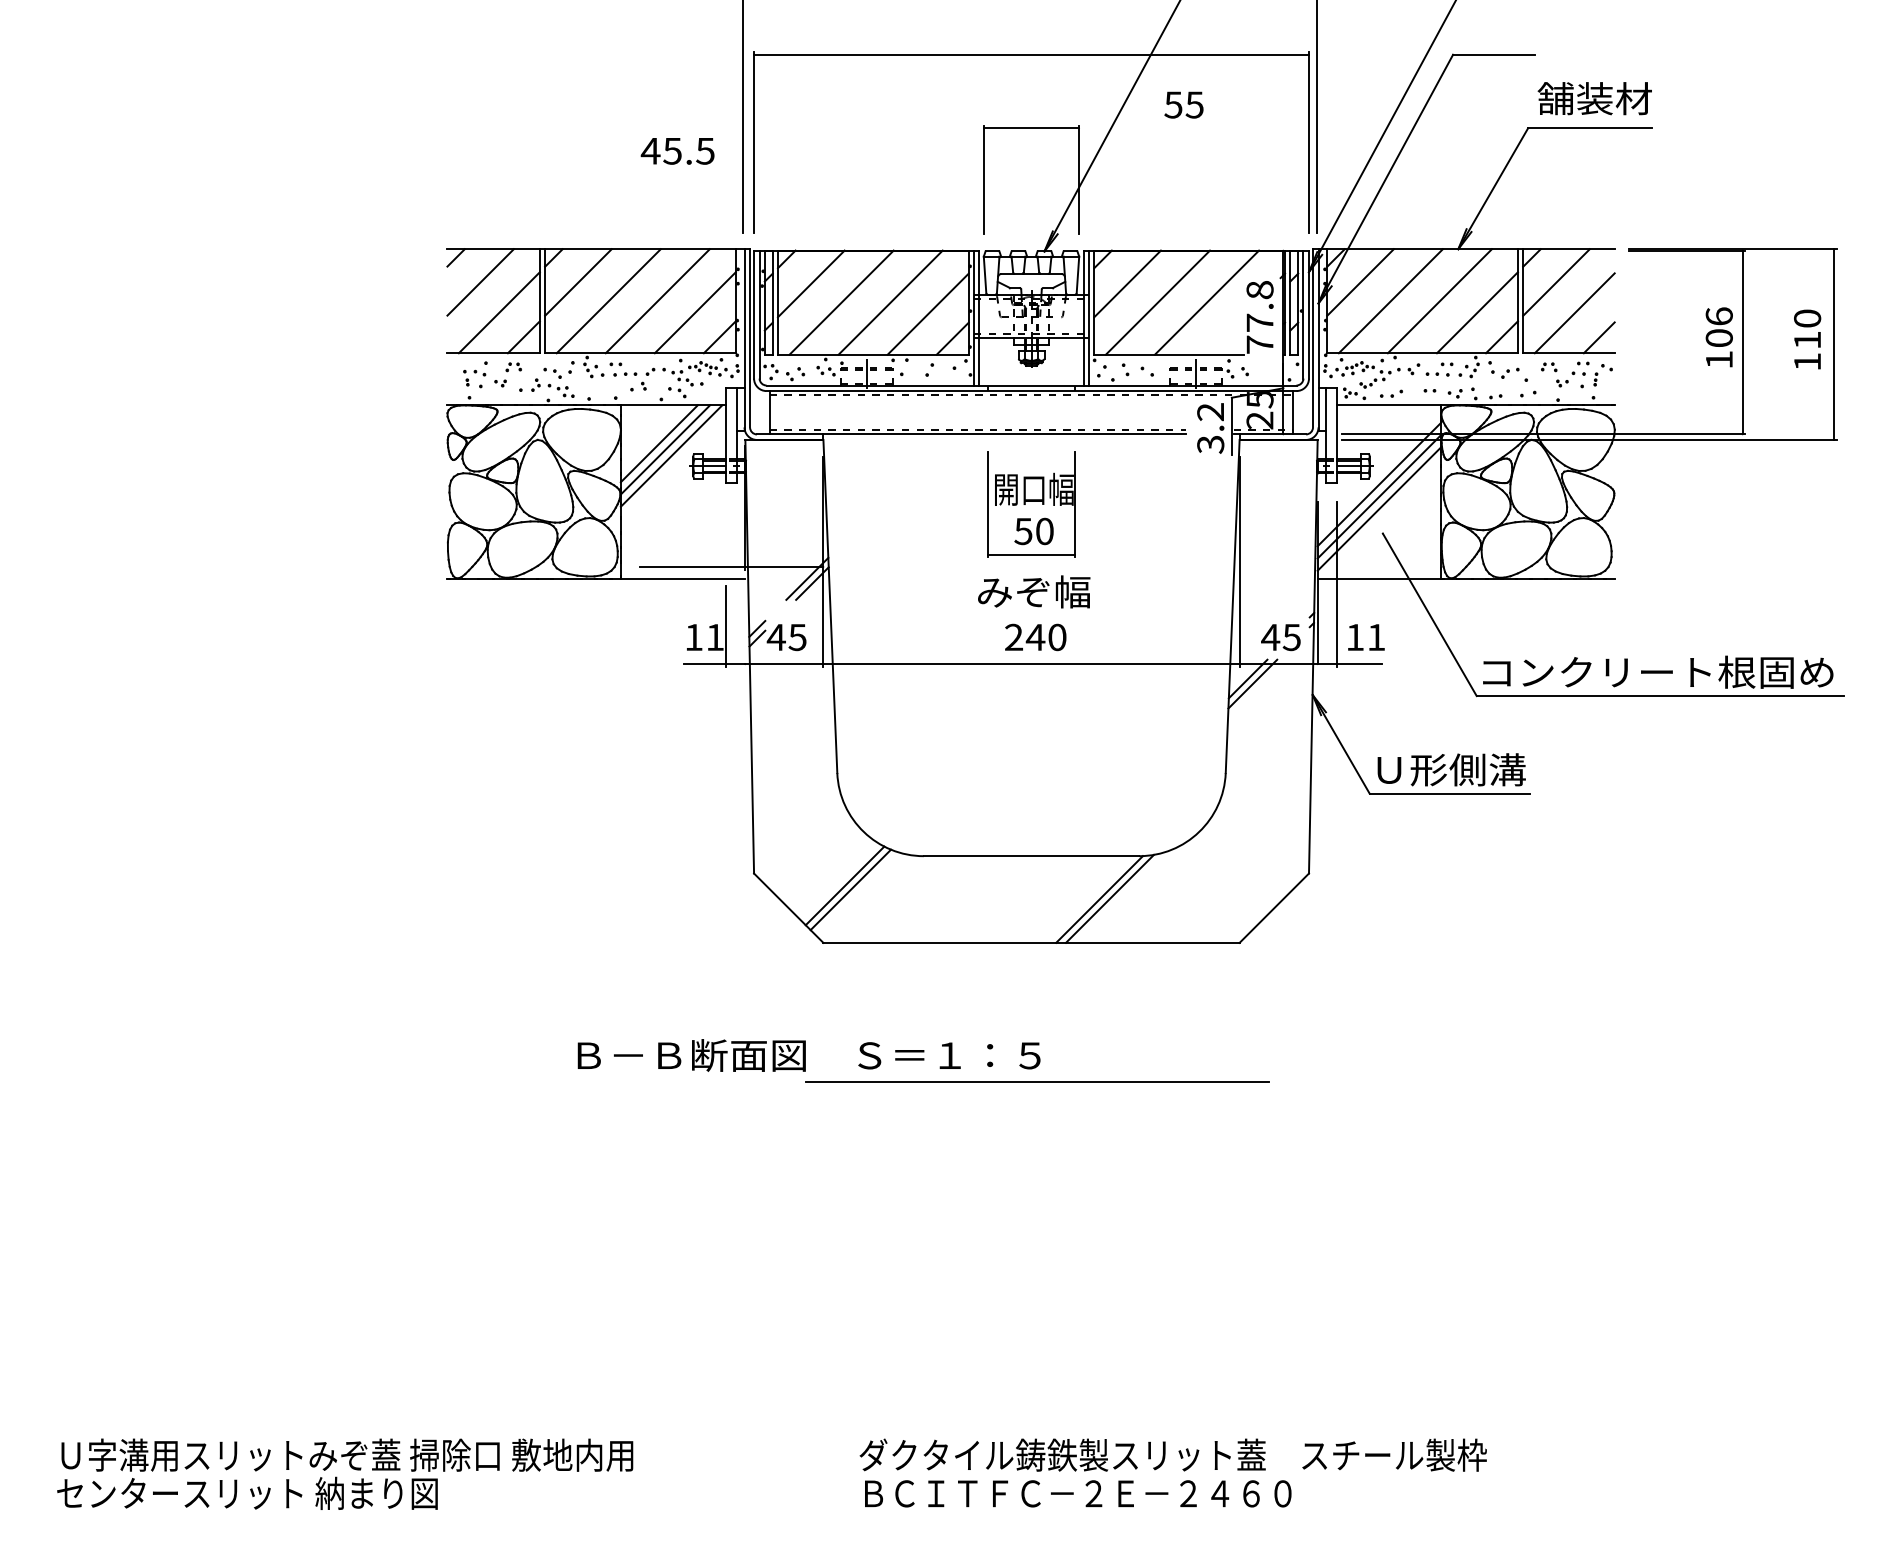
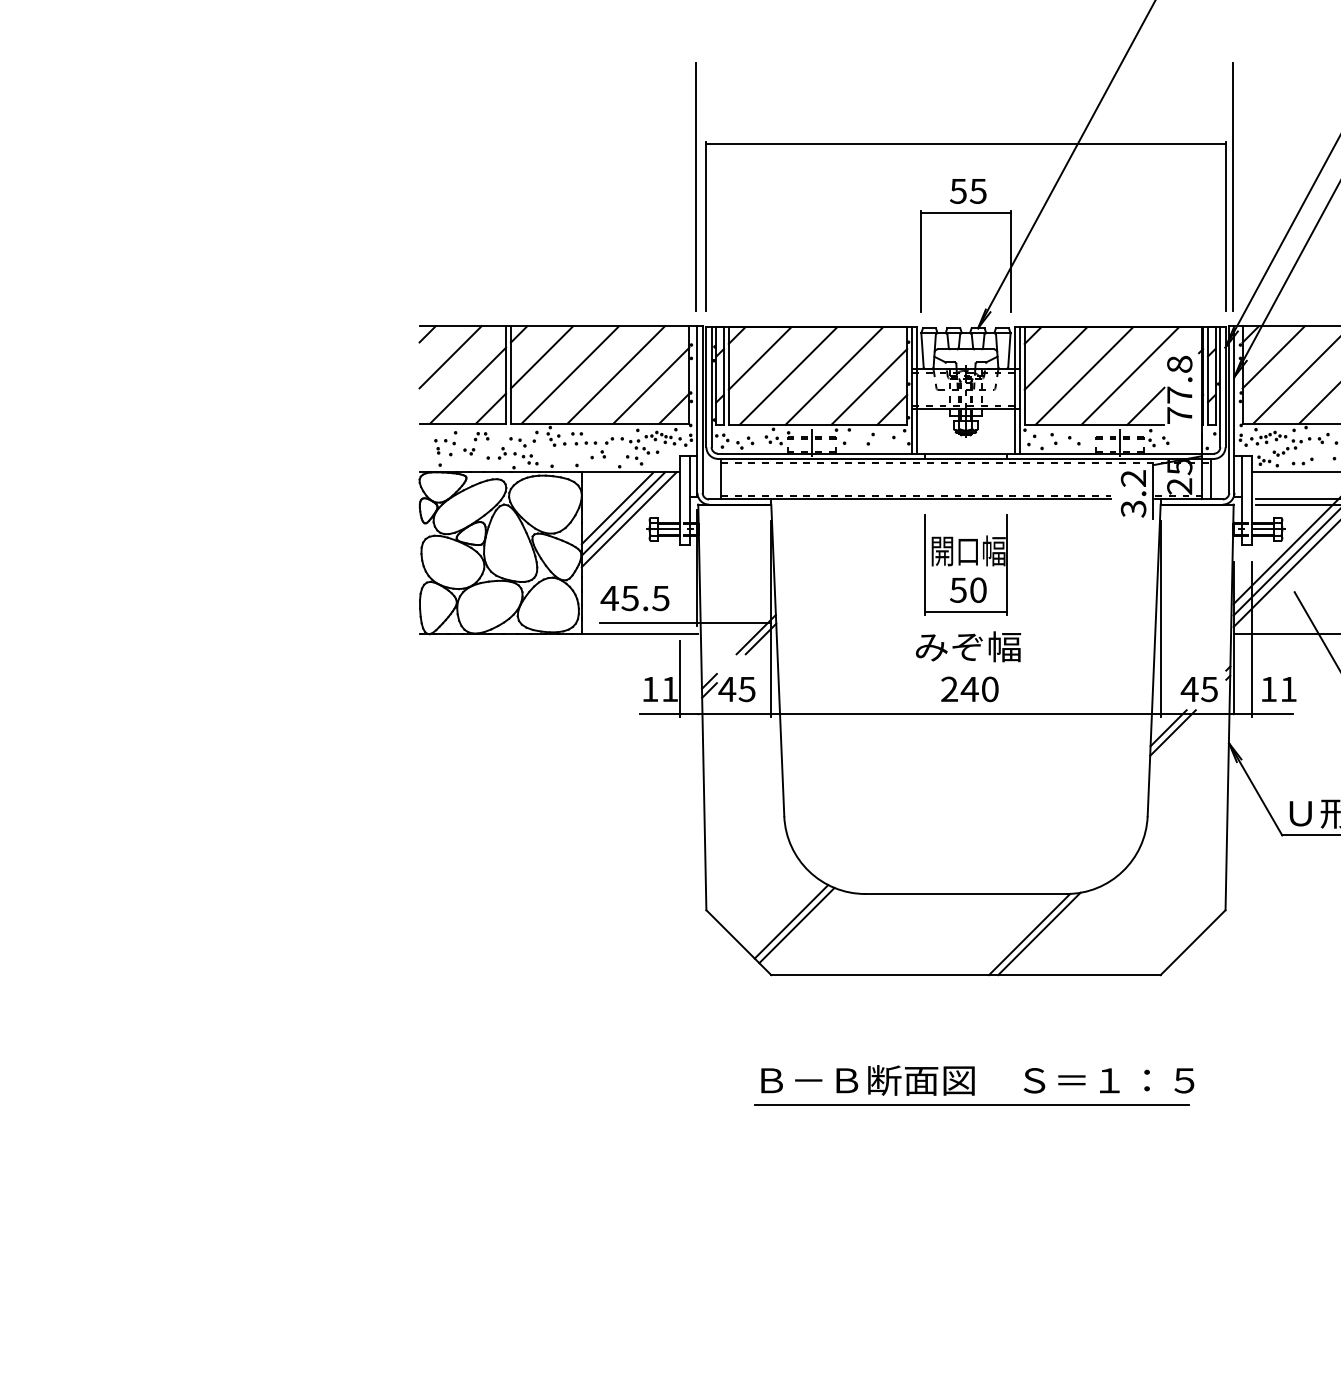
text: (1183, 104) -> (967, 190), moved
text: (677, 151) -> (634, 598), moved
line: (1223, 334) -> (1145, 405), added
text: (808, 1055) -> (977, 1080), moved

